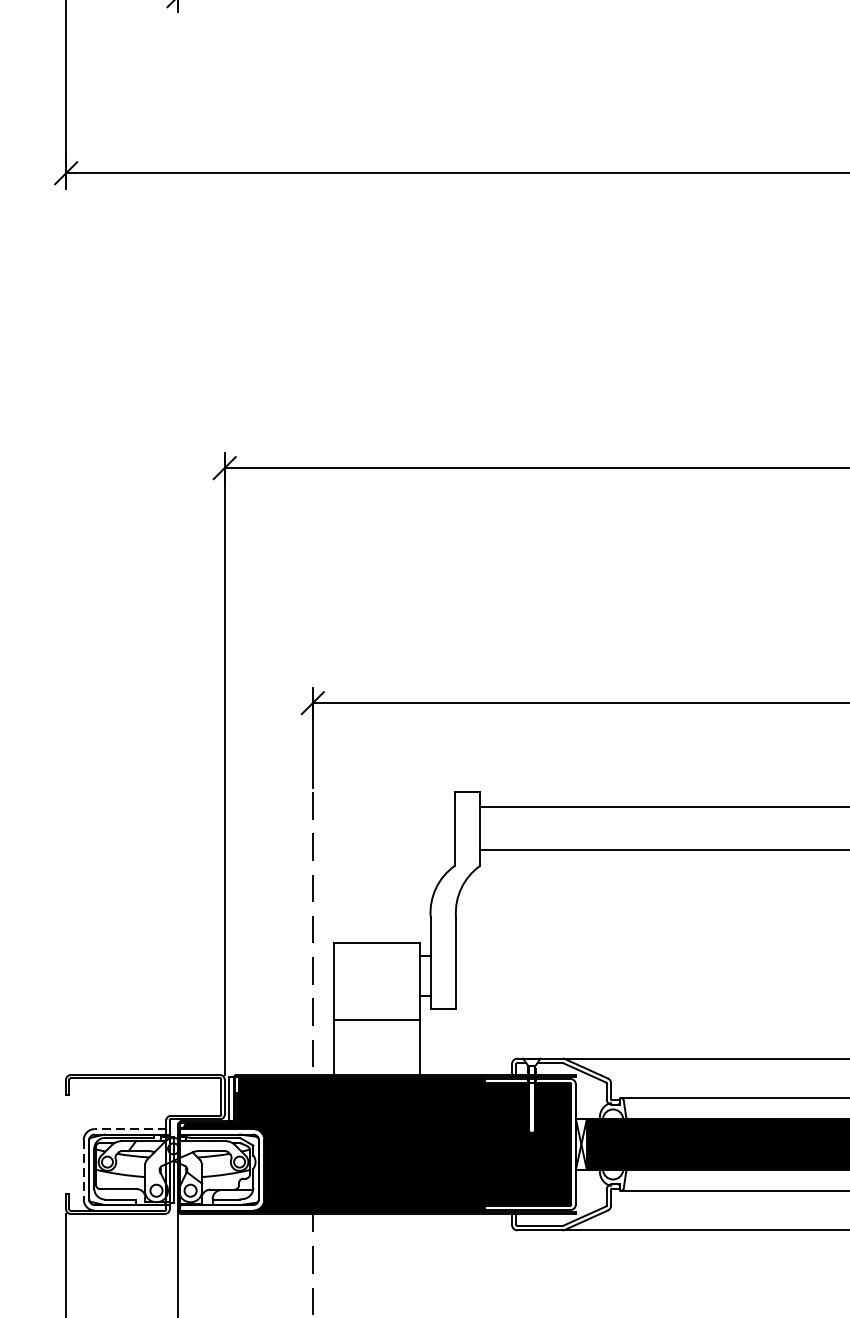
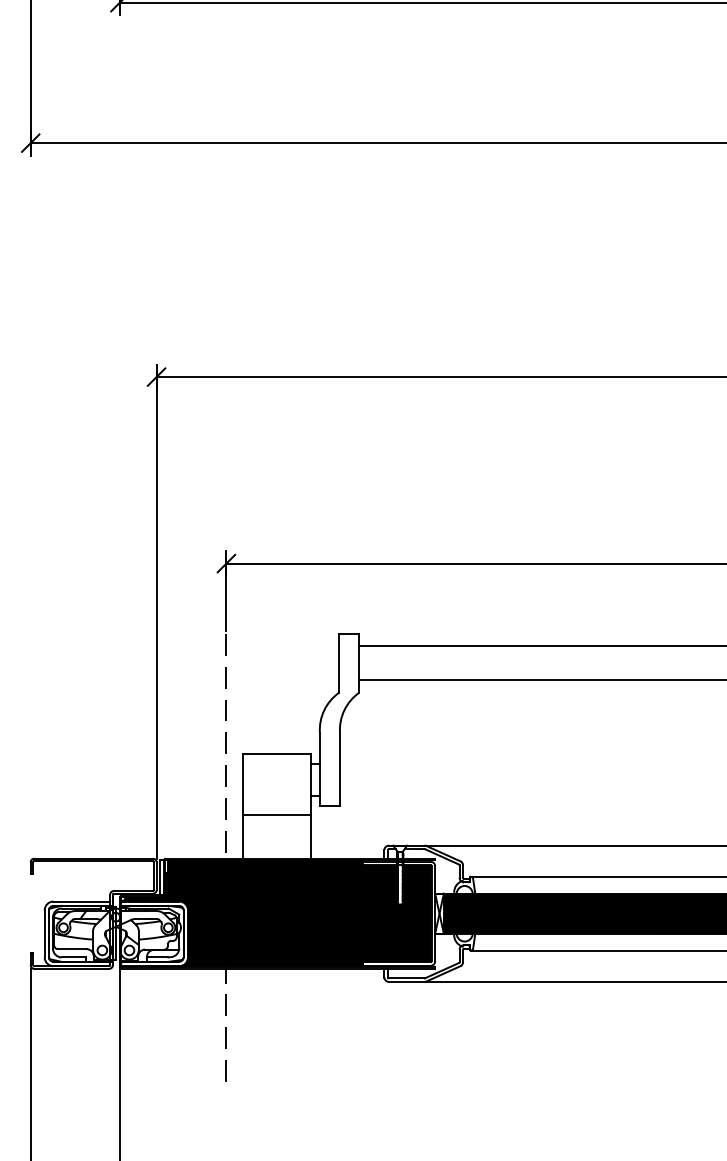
line: (130, 1129) -> (81, 901), dashed -> solid
line: (83, 1169) -> (44, 933), dashed -> solid

